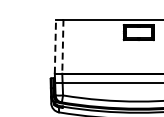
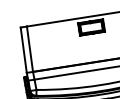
line: (55, 46) -> (23, 50), dashed -> solid
line: (62, 47) -> (29, 49), dashed -> solid

